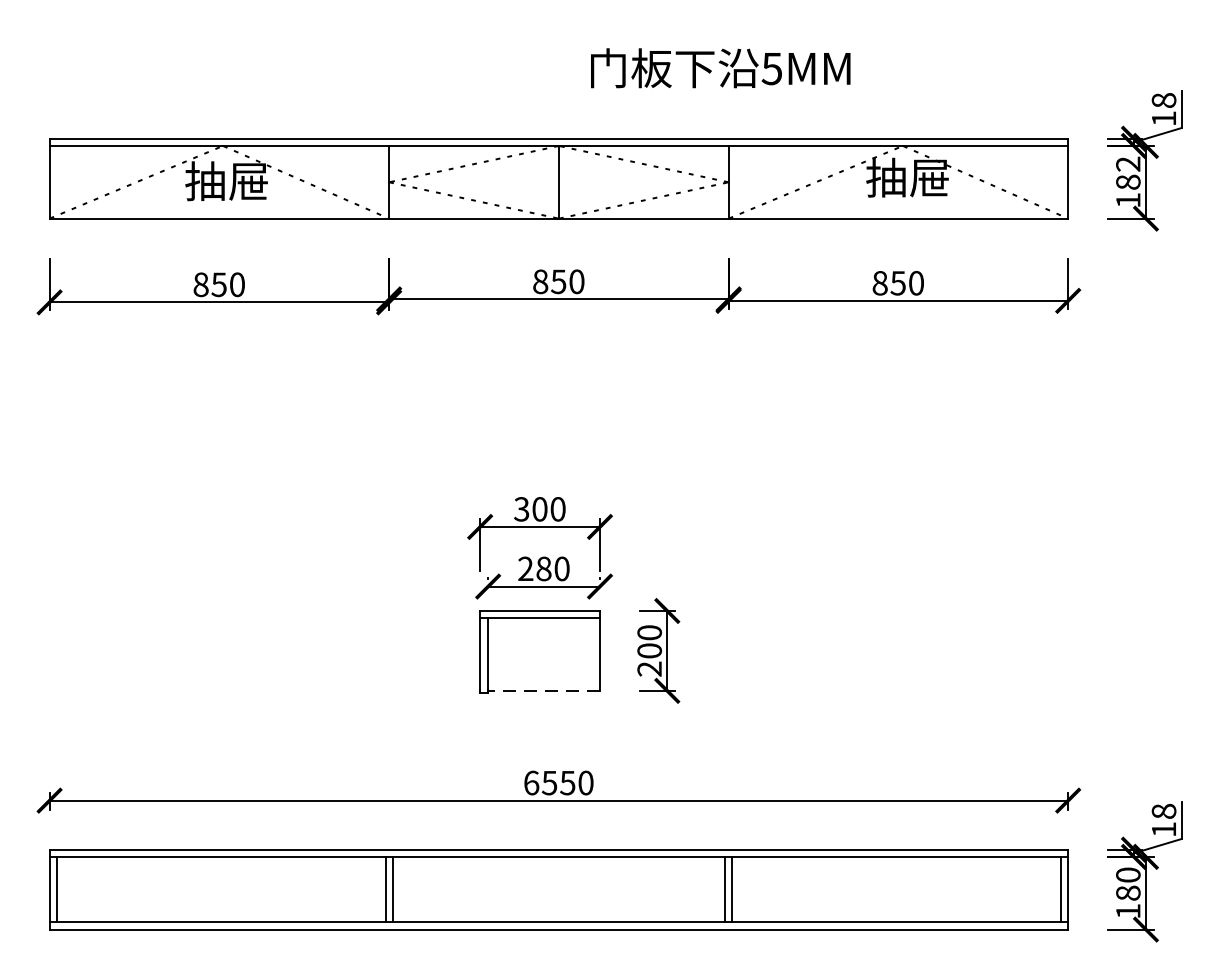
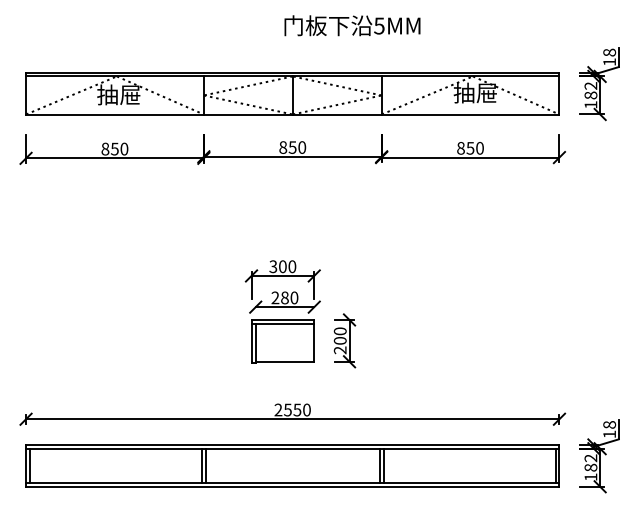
text: (720, 67) -> (352, 25), moved
line: (543, 690) -> (284, 361), dashed -> solid
text: (531, 782) -> (278, 409), 6550 -> 2550
text: (1127, 875) -> (590, 458), 180 -> 182

